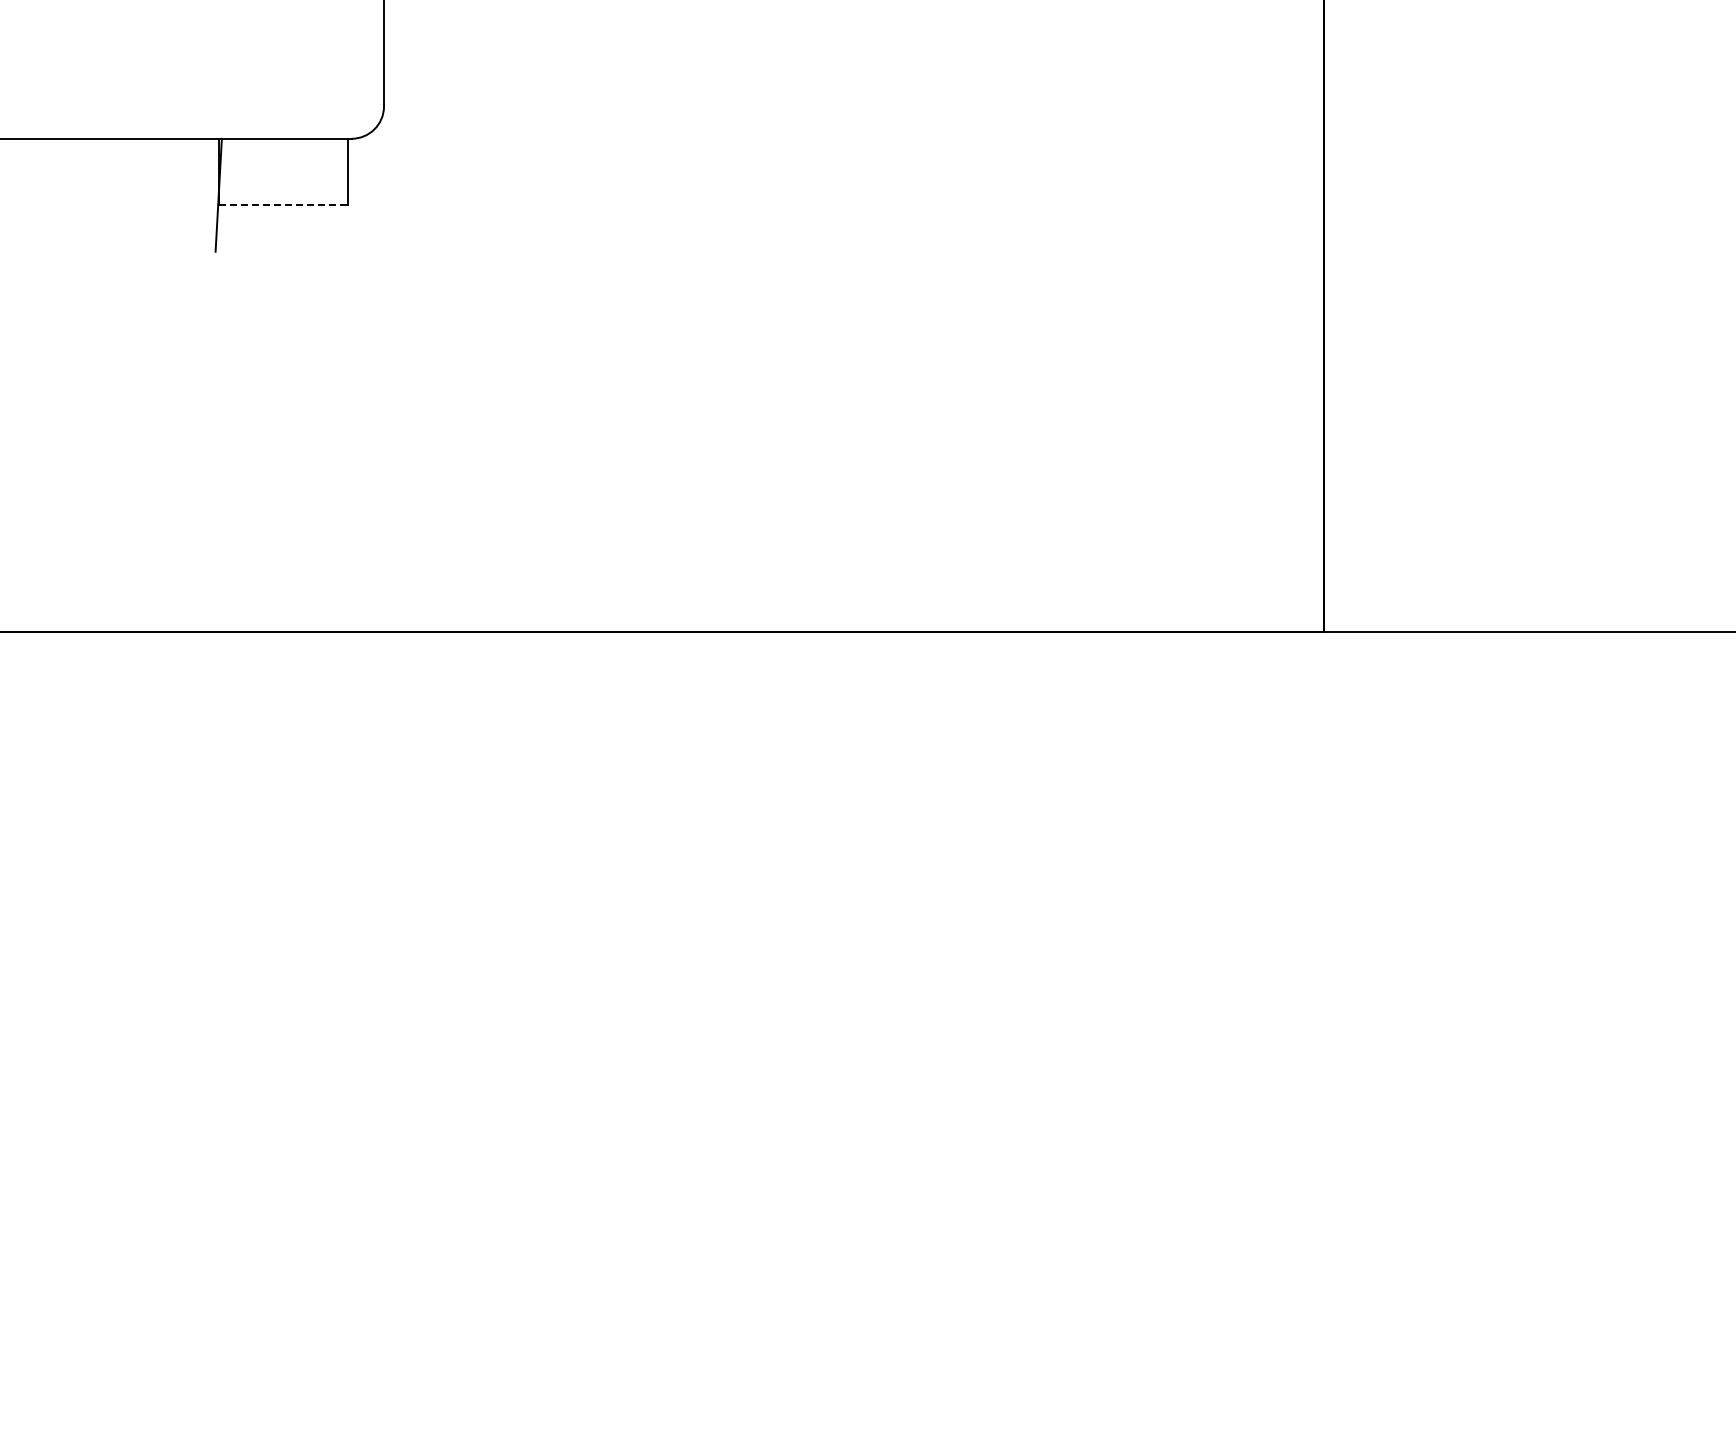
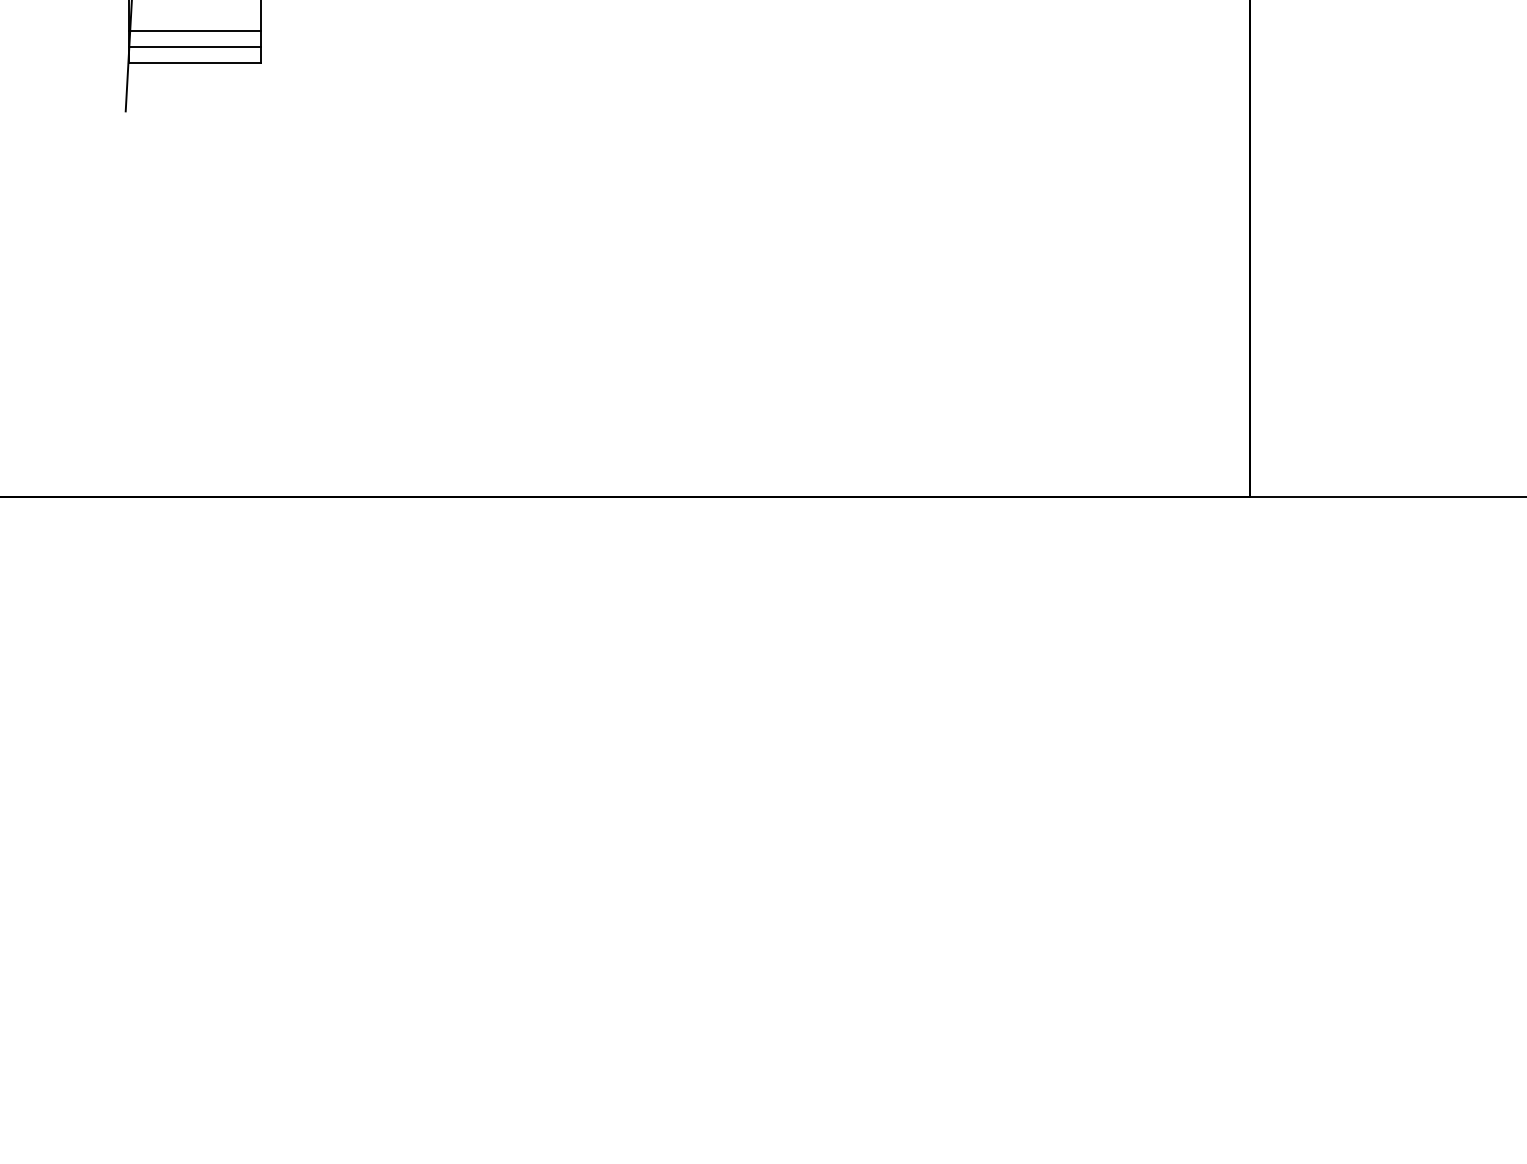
line: (283, 172) -> (194, 30), added
line: (283, 188) -> (194, 47), added
line: (283, 204) -> (194, 63), dashed -> solid

